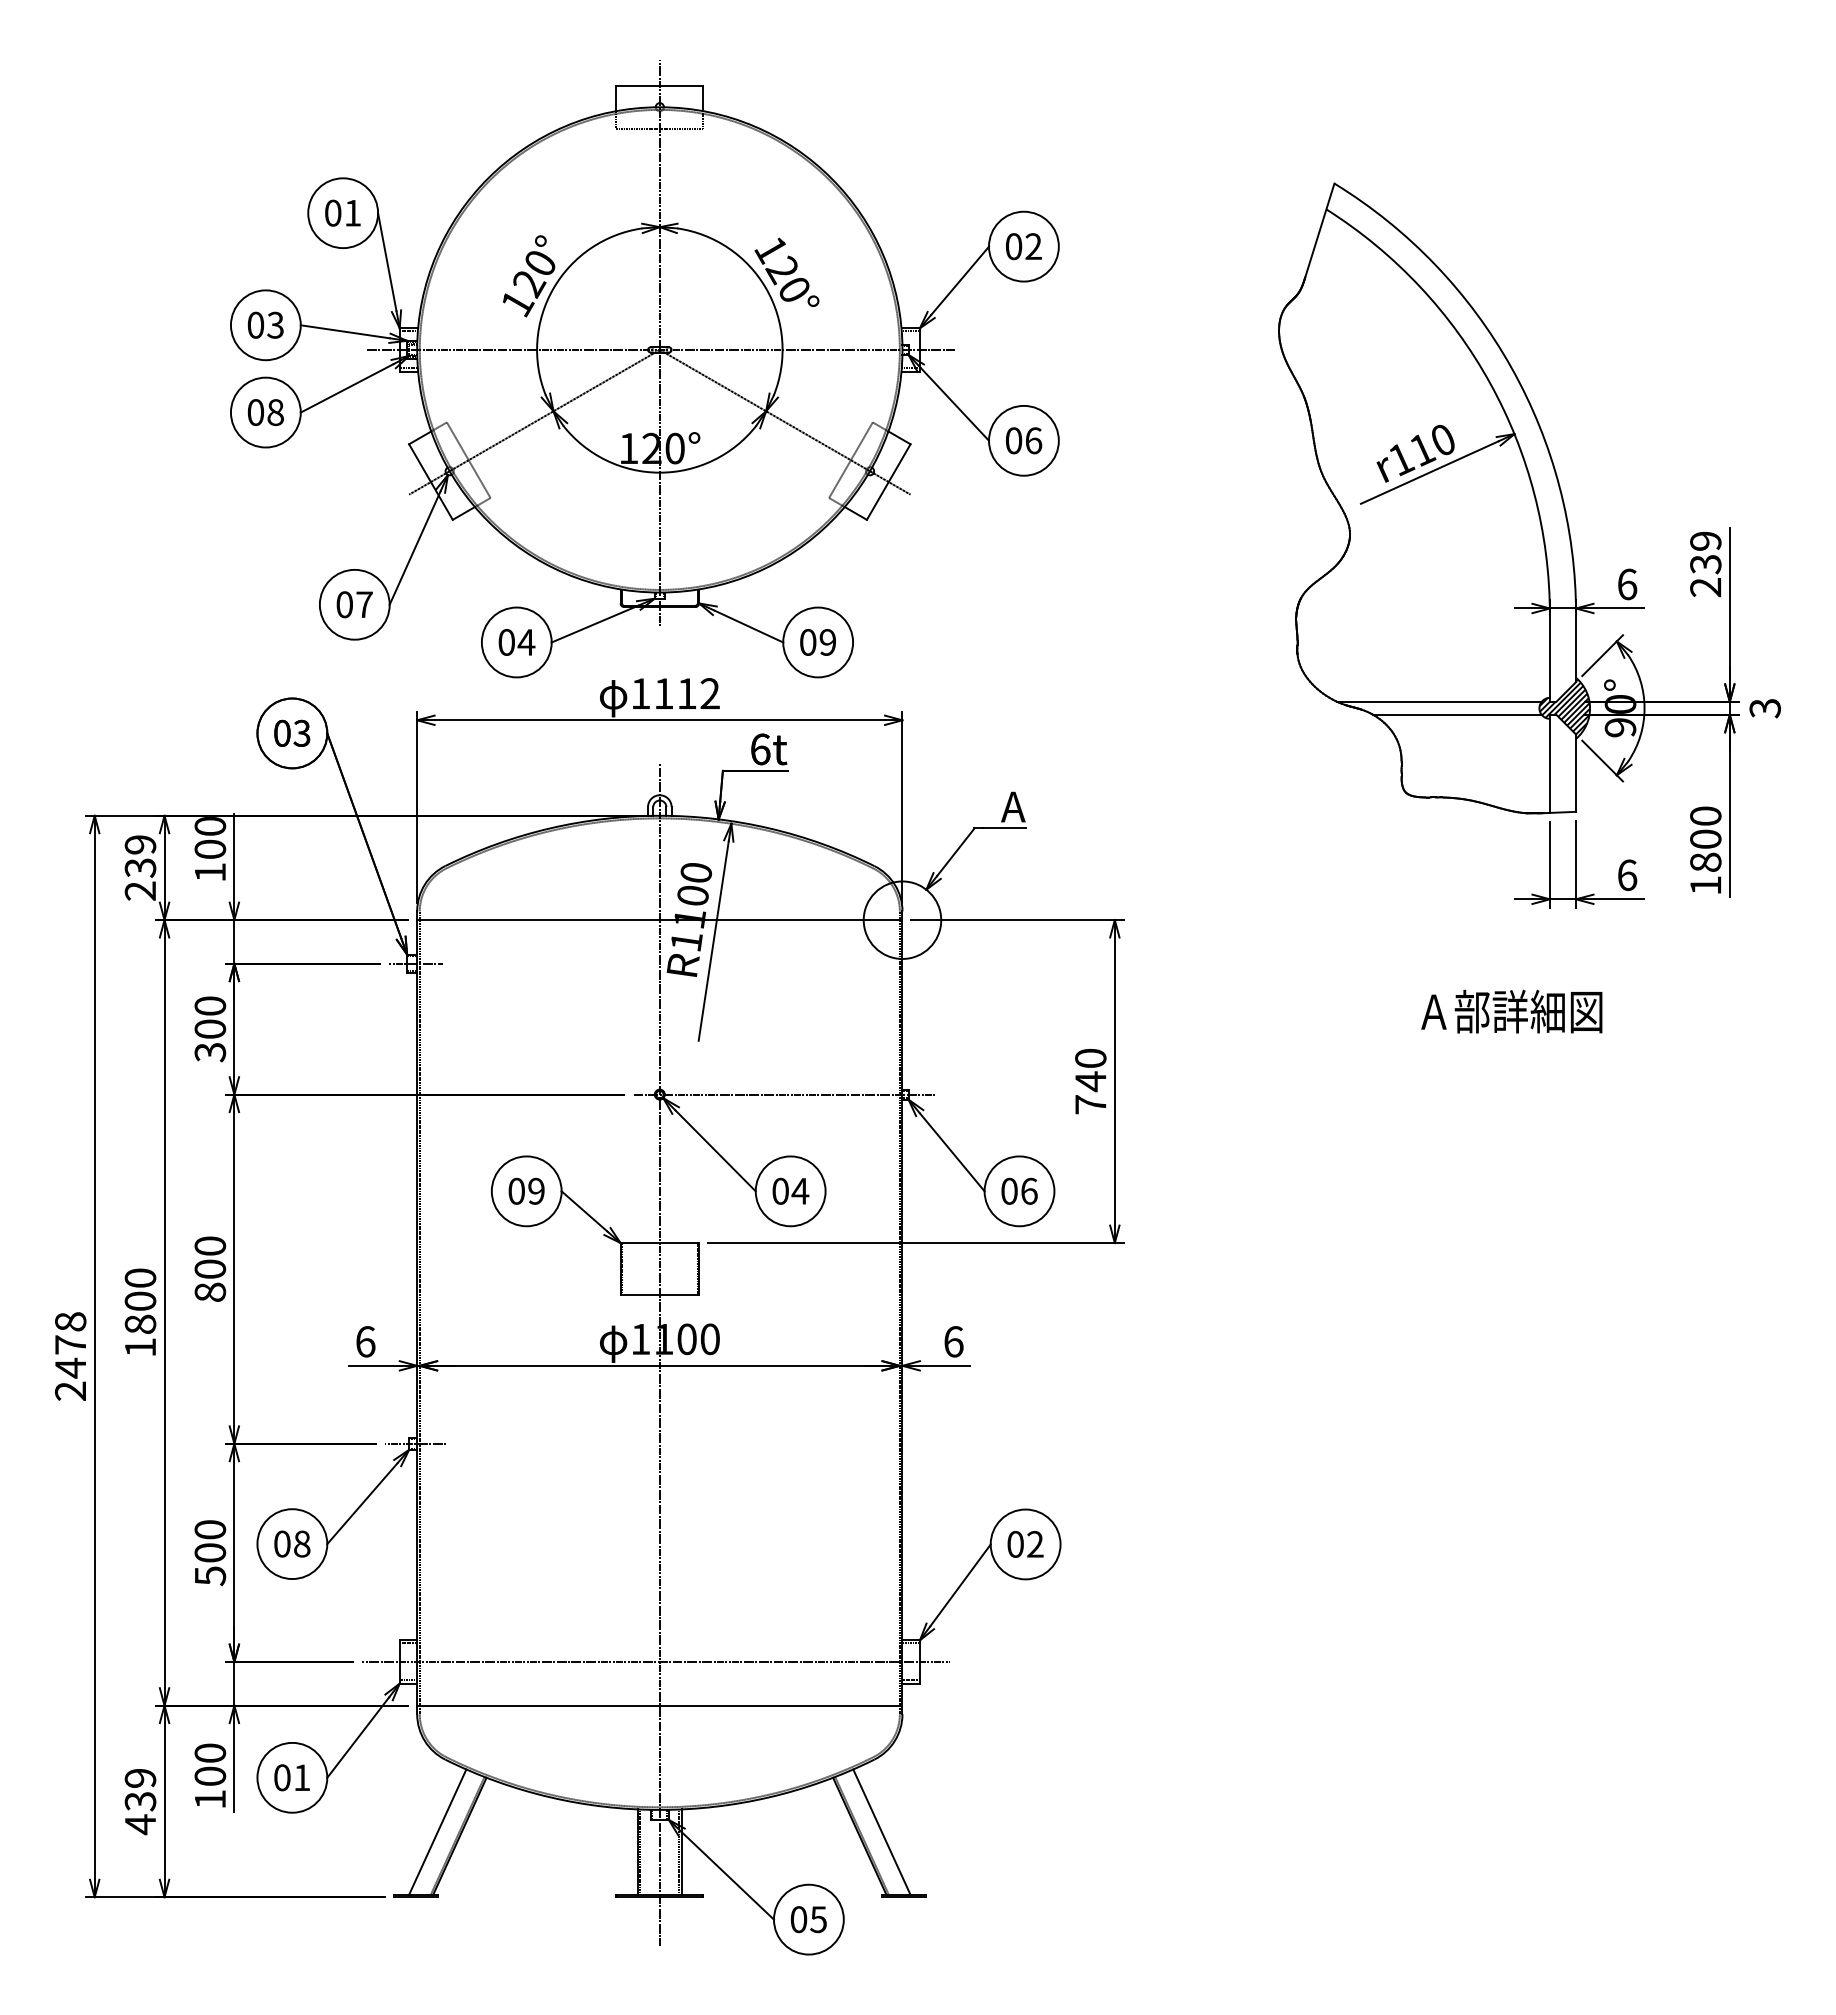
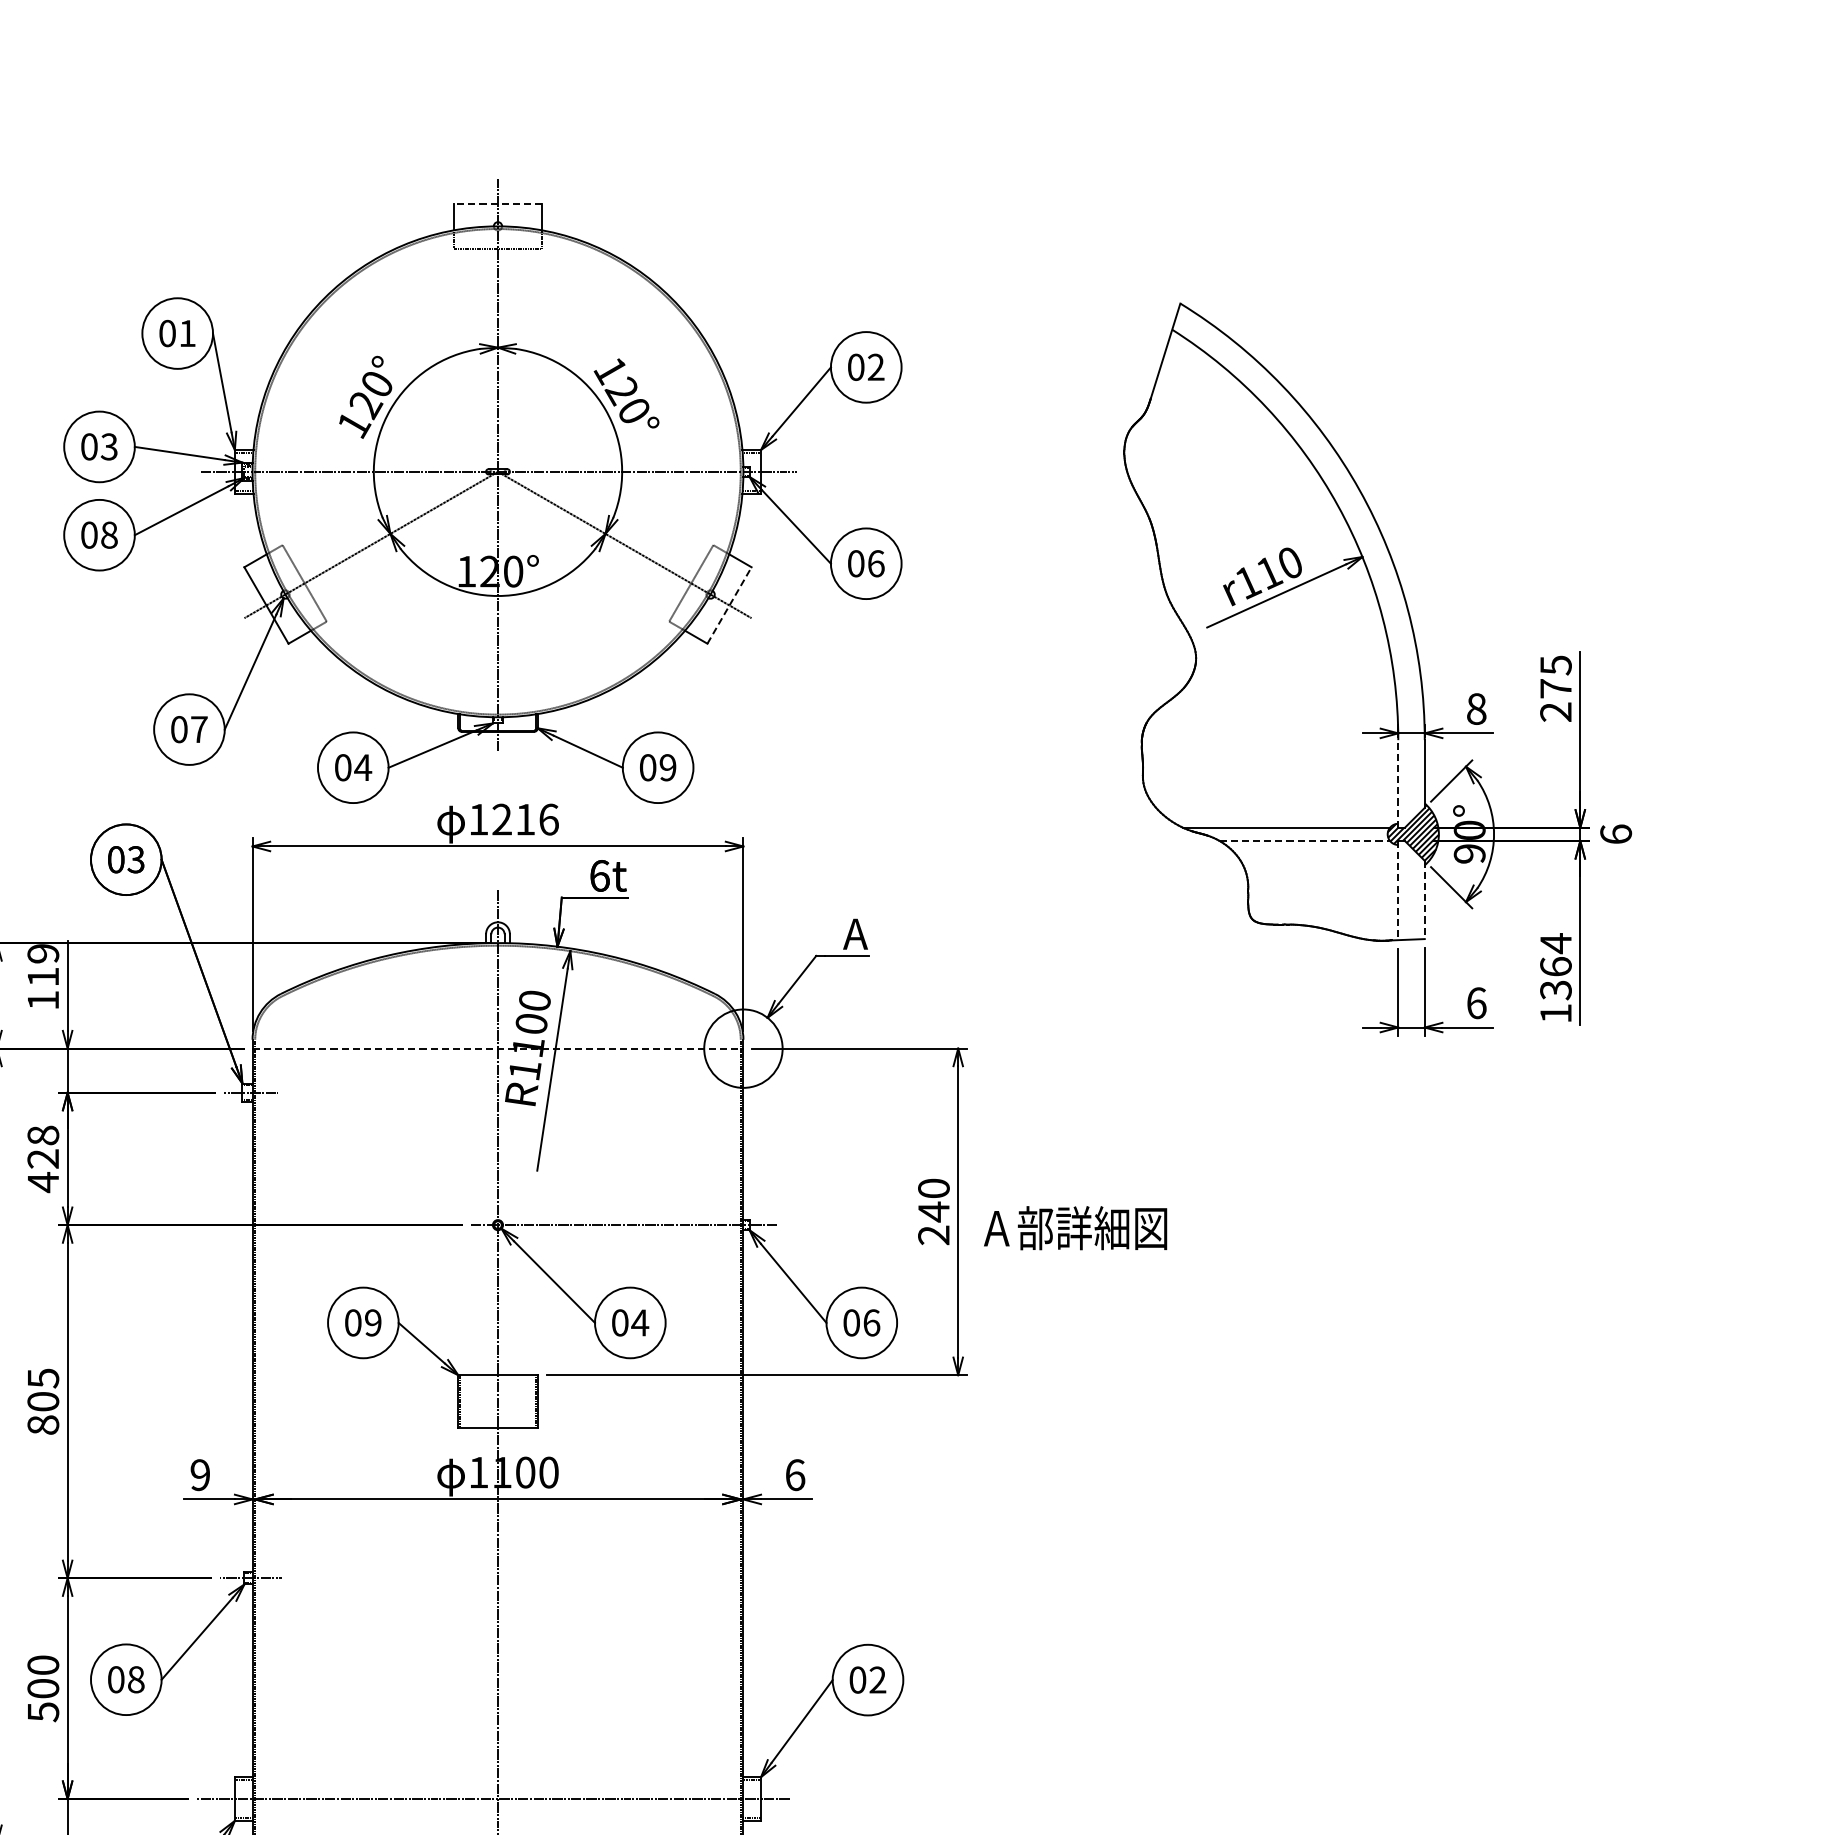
line: (659, 85) -> (497, 204), solid -> dashed
line: (888, 482) -> (729, 605), solid -> dashed
text: (1705, 552) -> (1555, 676), 239 -> 275
text: (1627, 584) -> (1476, 709), 6 -> 8
line: (1549, 657) -> (1397, 782), solid -> dashed
text: (687, 693) -> (525, 819), 1112 -> 1216
text: (1764, 708) -> (1615, 834), 3 -> 6
line: (1458, 714) -> (1305, 840), solid -> dashed
line: (1549, 764) -> (1397, 891), solid -> dashed
line: (1576, 773) -> (1425, 900), solid -> dashed
text: (210, 837) -> (43, 965), 100 -> 119
text: (1705, 838) -> (1555, 966), 1800 -> 1364
line: (659, 920) -> (497, 1048), solid -> dashed
text: (1511, 1011) -> (1075, 1228), moved
text: (210, 1029) -> (43, 1159), 300 -> 428
text: (1090, 1104) -> (933, 1235), 740 -> 240
text: (210, 1246) -> (43, 1378), 800 -> 805
text: (365, 1341) -> (200, 1474), 6 -> 9

